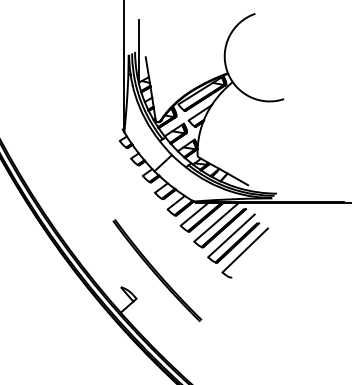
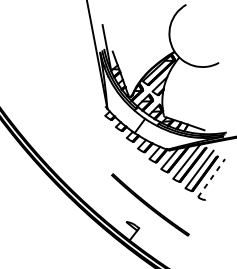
line: (245, 250) -> (211, 178), solid -> dashed

